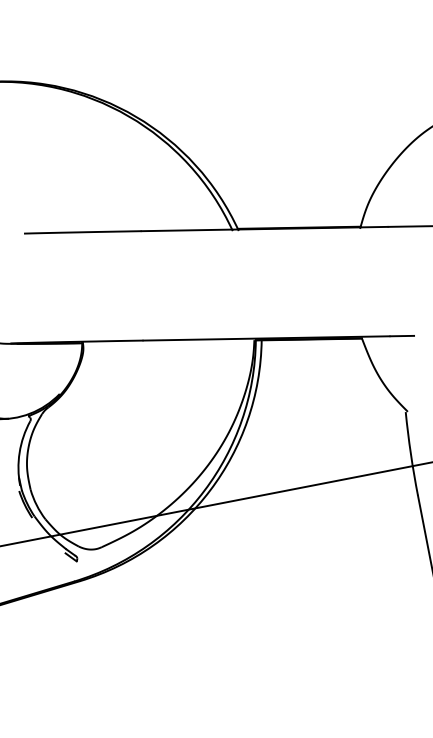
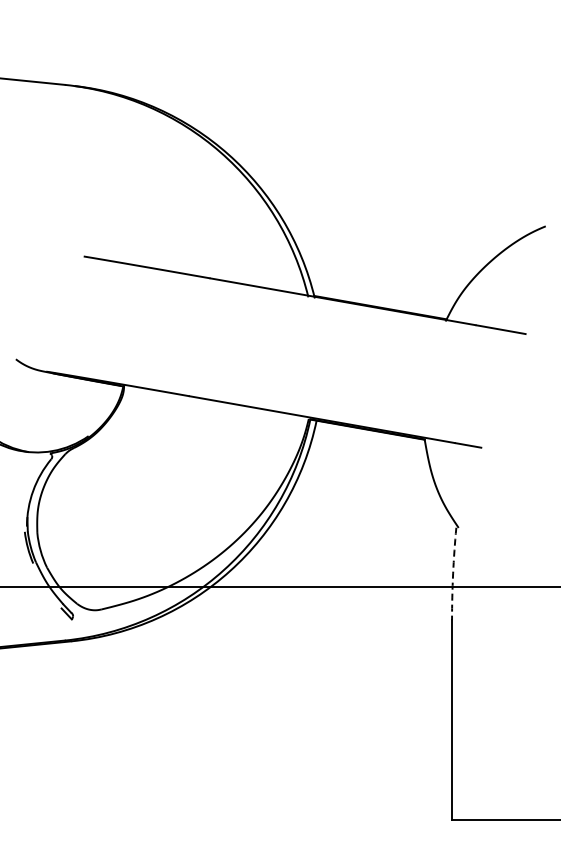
arc: (411, 453) -> (453, 573), solid -> dashed

